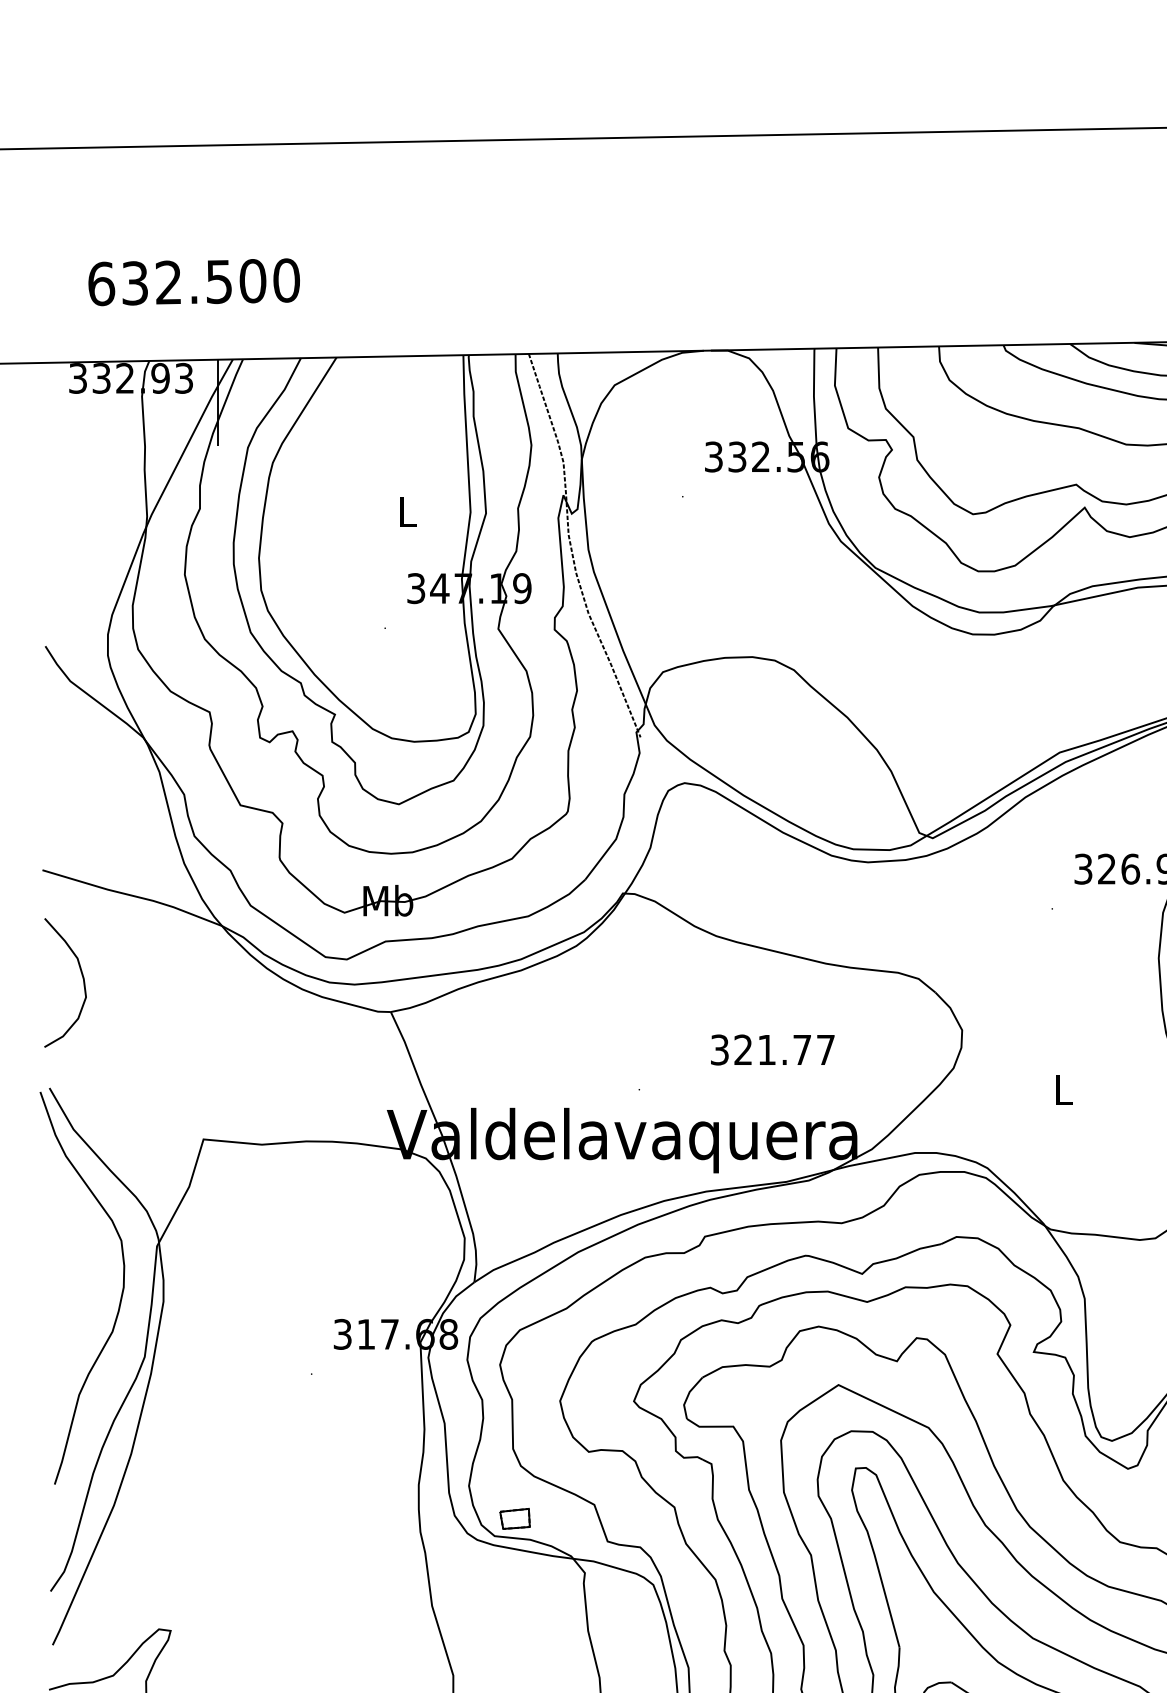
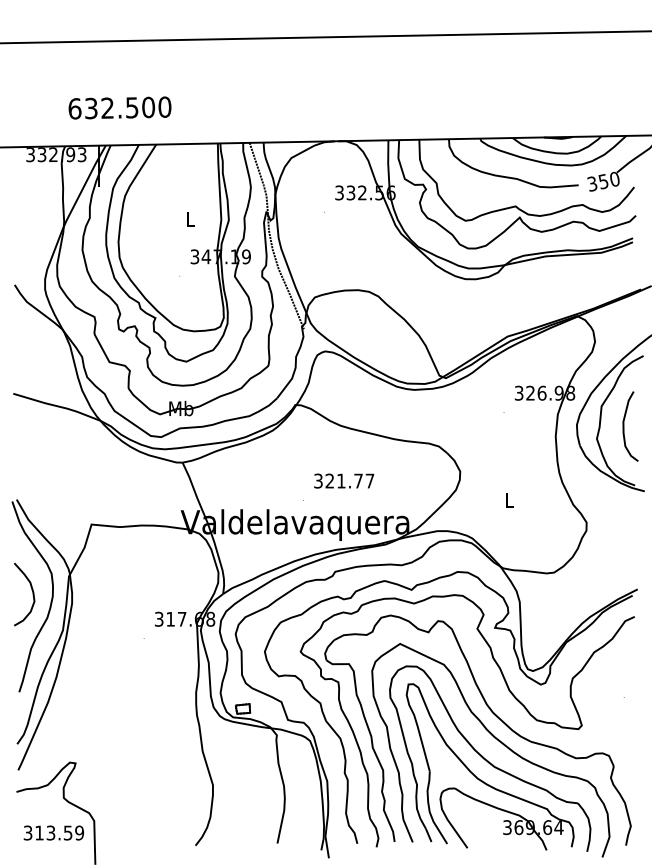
text: (193, 281) -> (119, 107), moved
curve: (81, 982) -> (32, 594), moved
text: (773, 1048) -> (344, 480), moved

